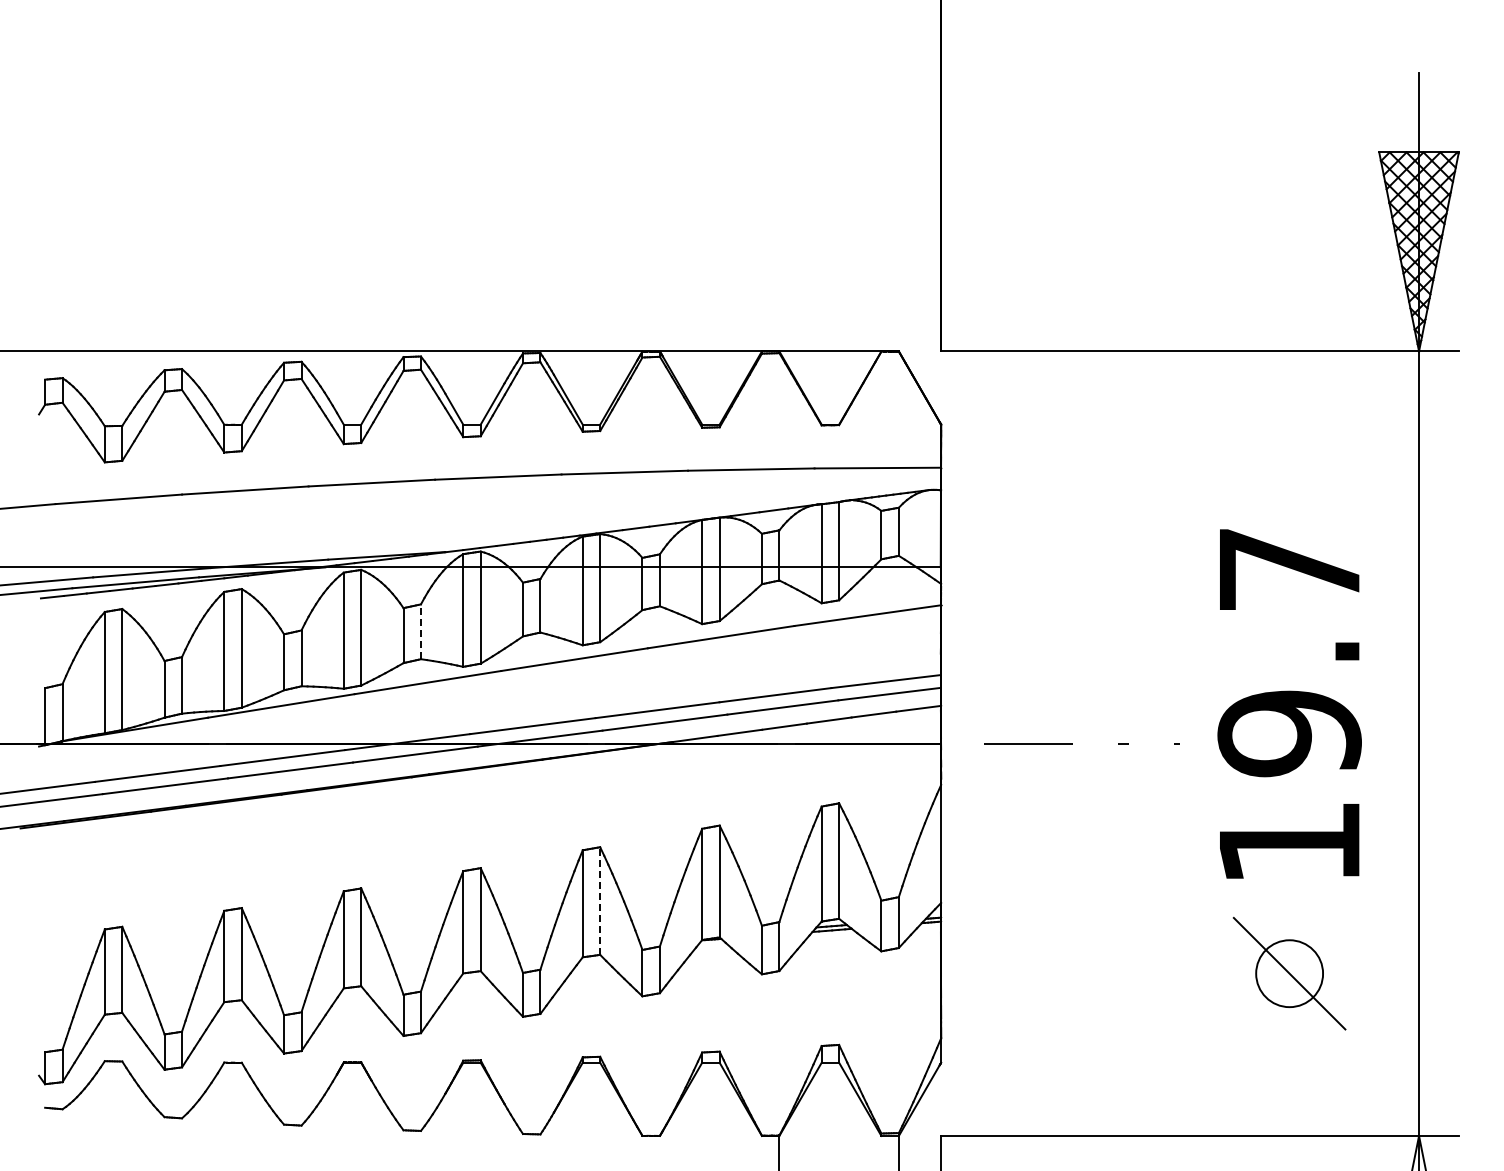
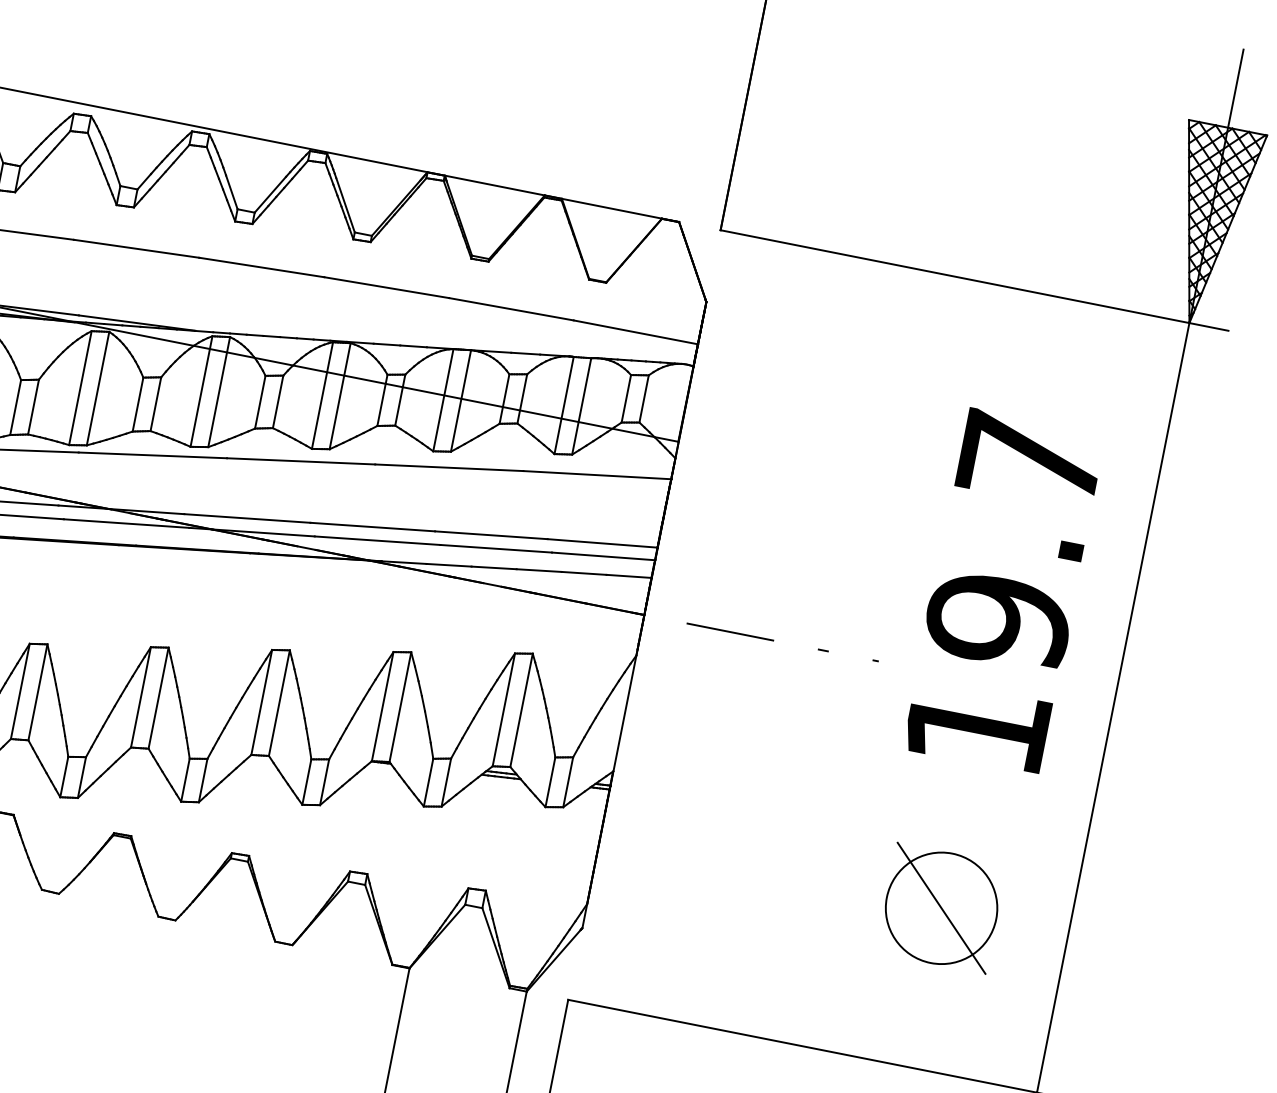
line: (420, 631) -> (155, 403), dashed -> solid
text: (1289, 703) -> (1004, 591), moved
line: (600, 901) -> (279, 703), dashed -> solid
circle: (1289, 973) -> (941, 908), size x1.67

